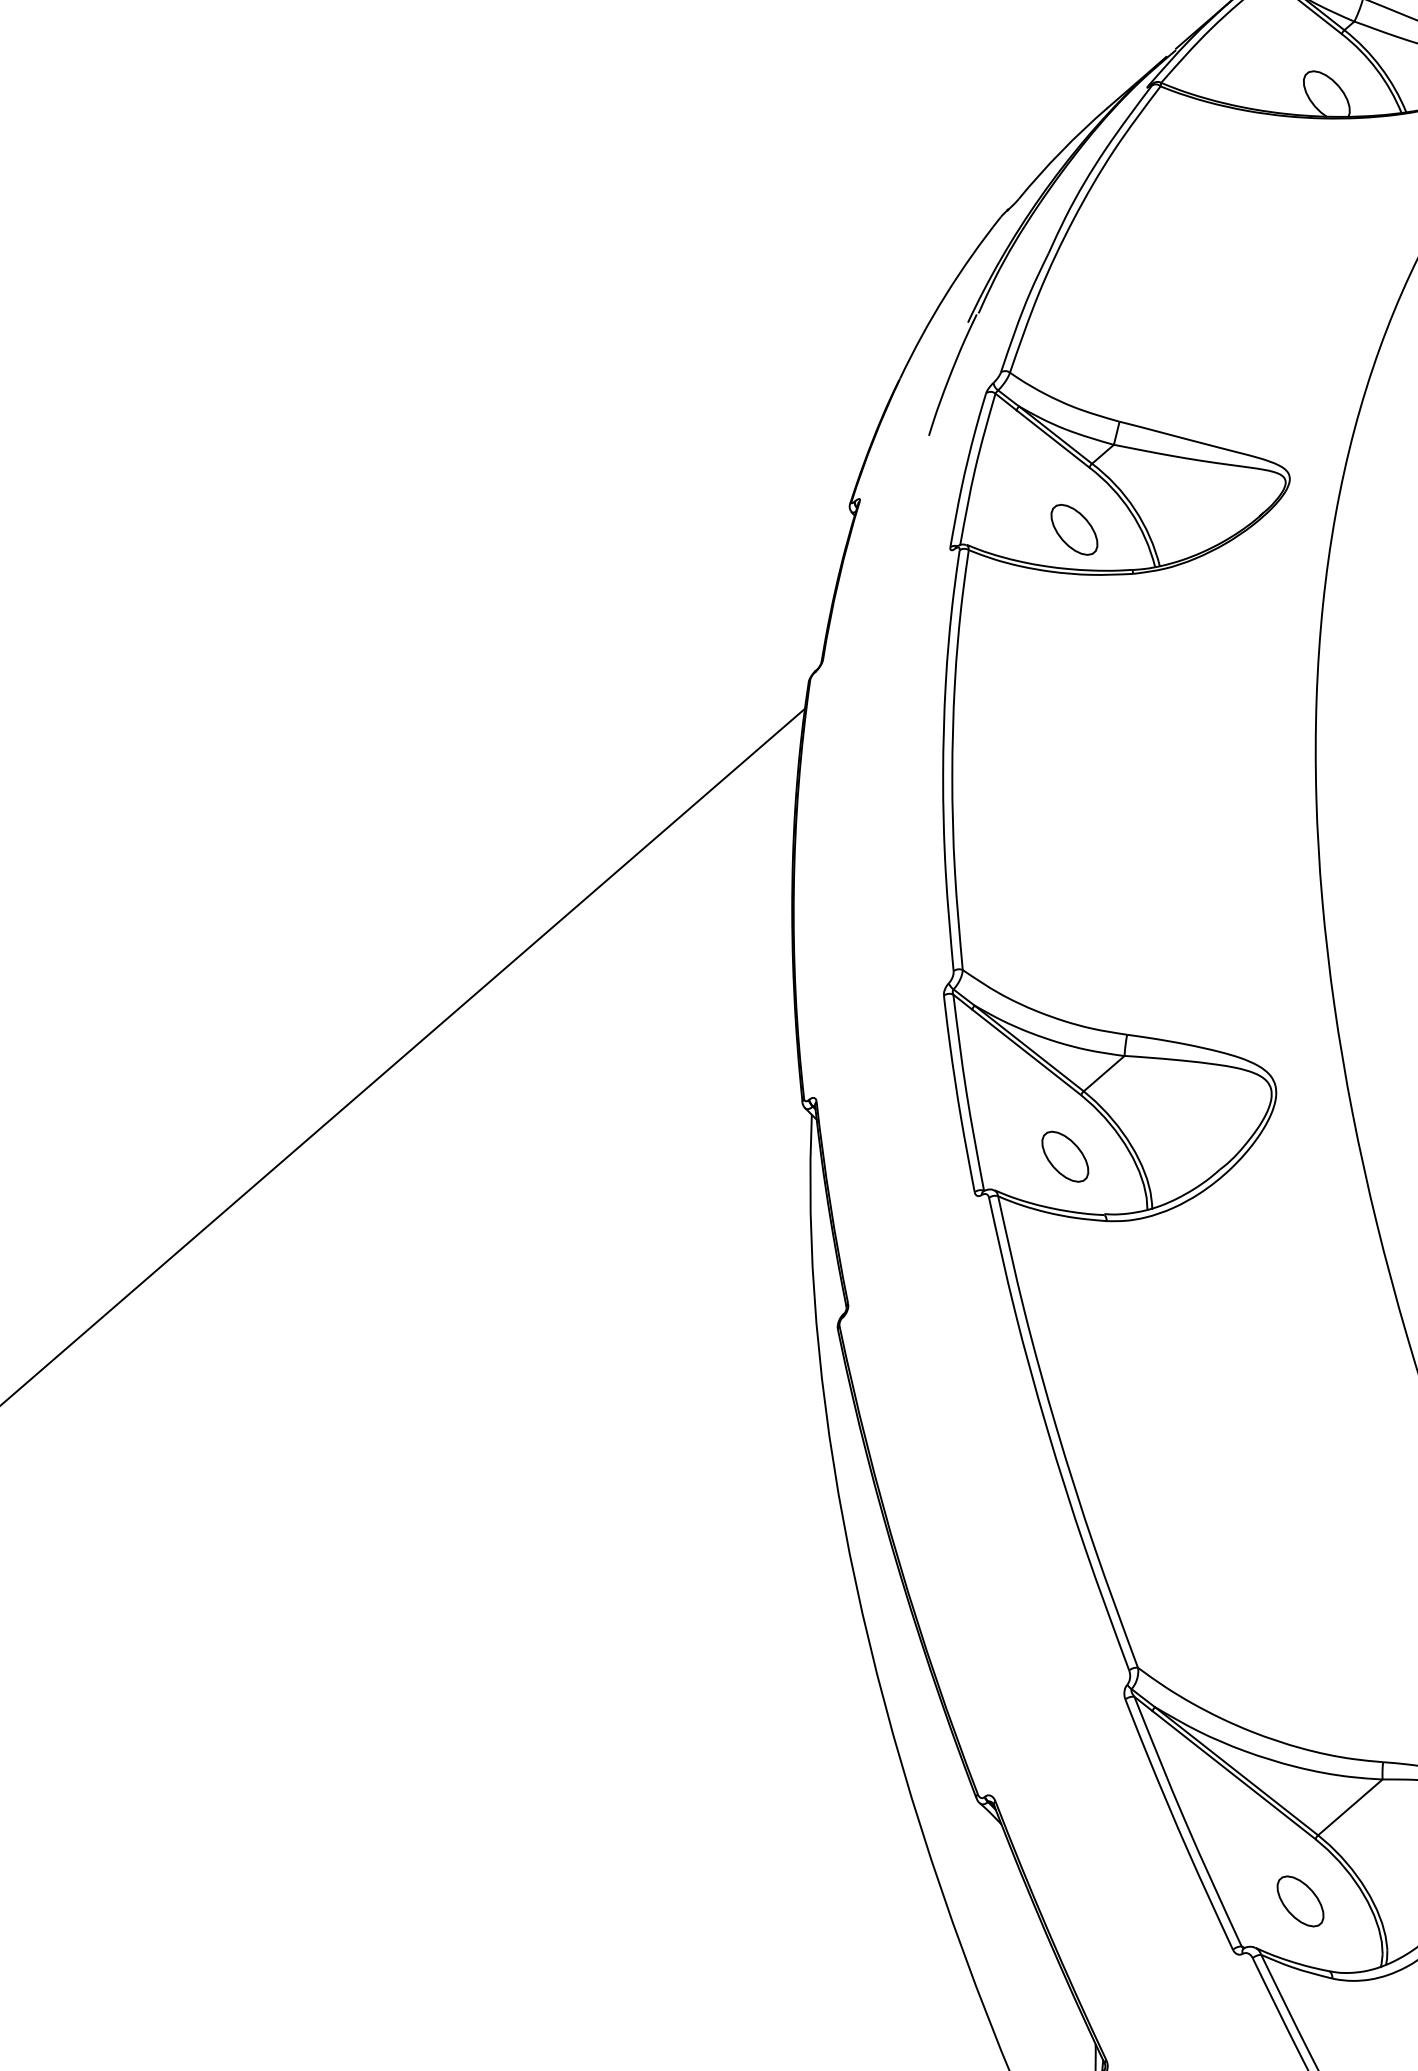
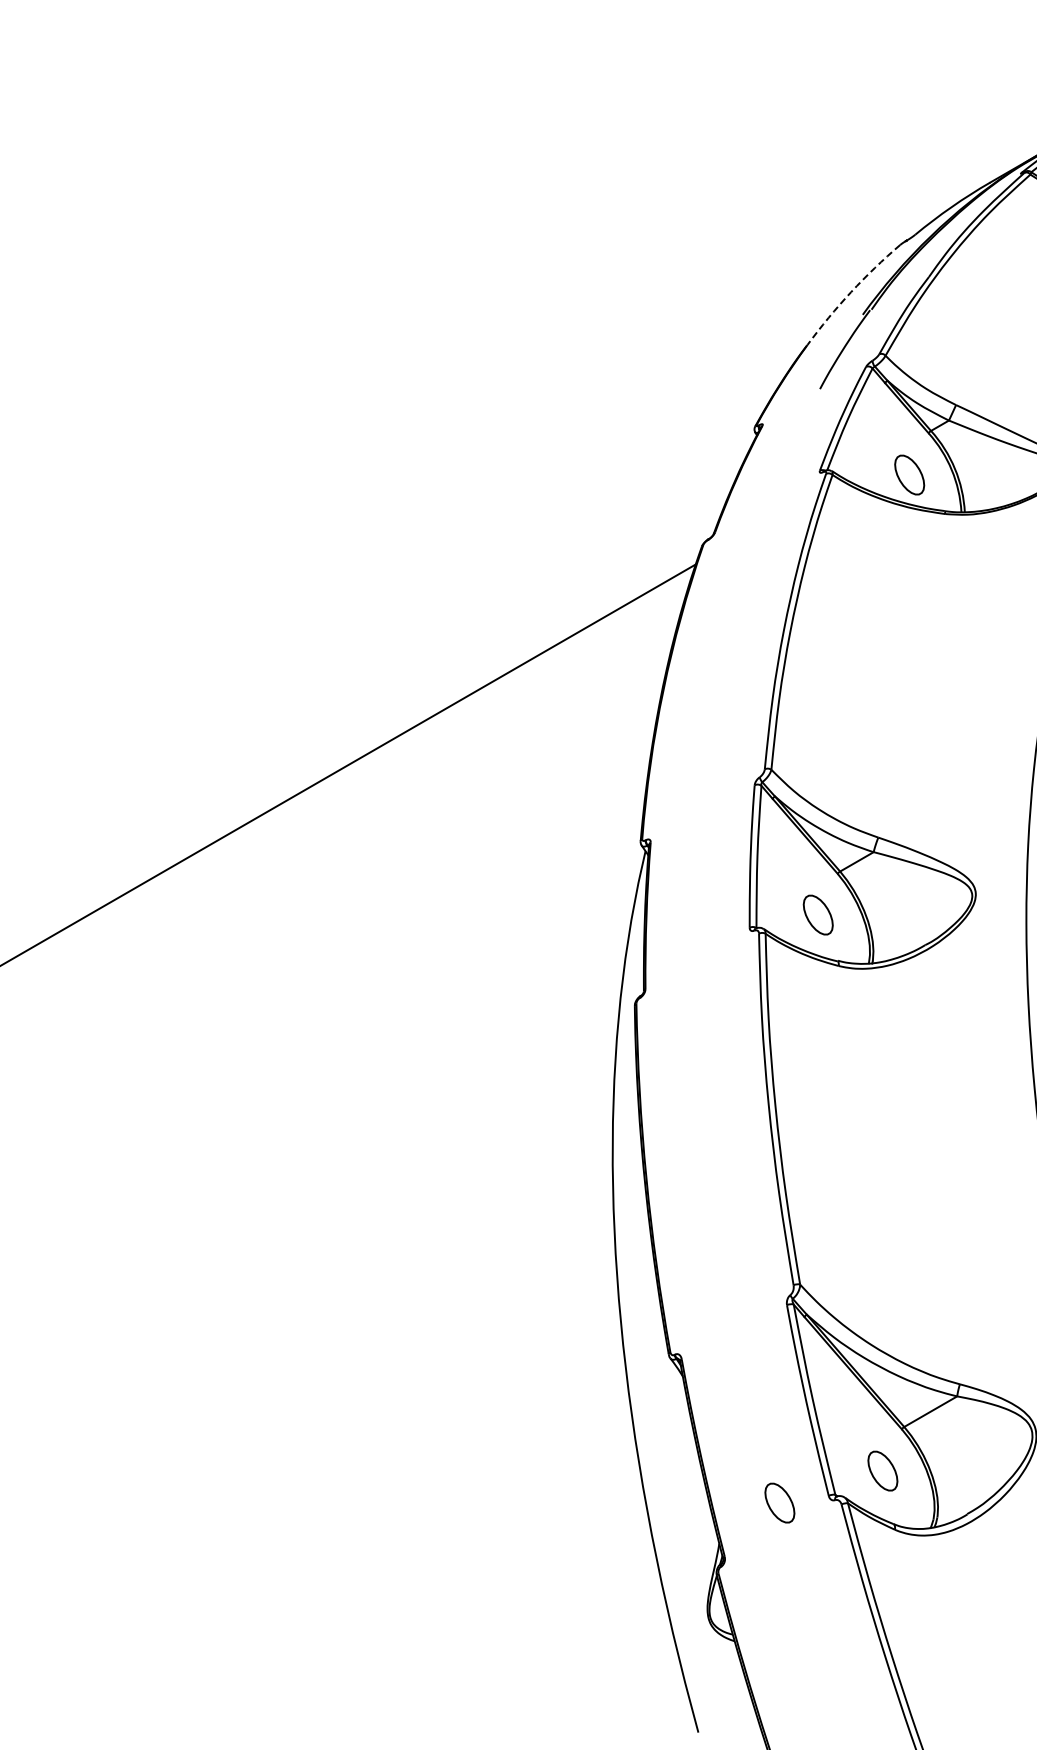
arc: (946, 295) -> (851, 292), solid -> dashed
part: (1167, 1971) -> (779, 1502), added

